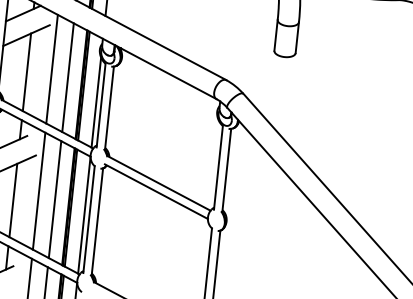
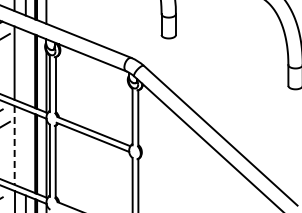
line: (67, 77) -> (25, 67), removed
line: (38, 191) -> (14, 145), solid -> dashed
line: (54, 198) -> (25, 149), removed

